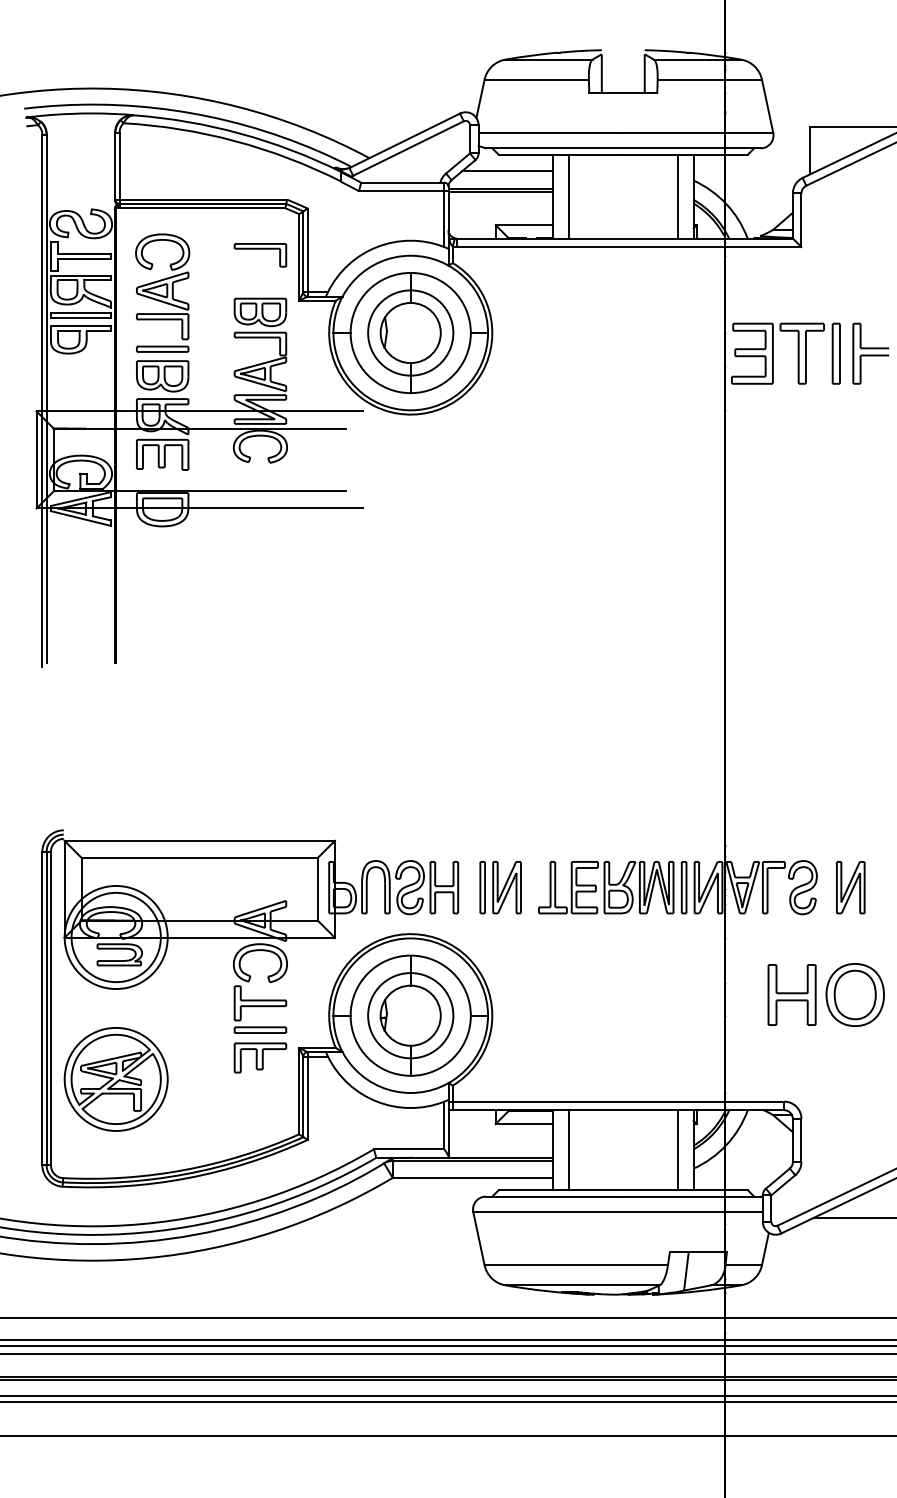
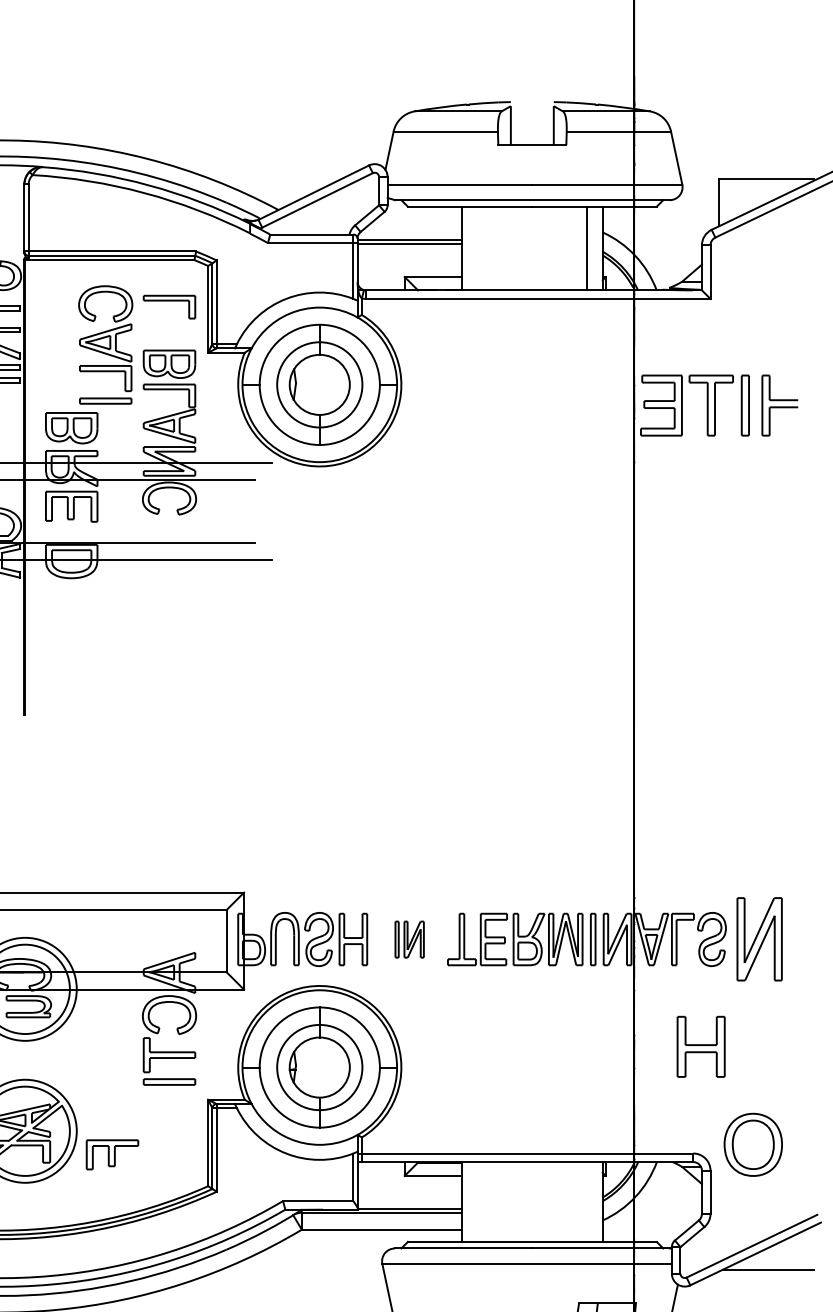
line: (507, 171) -> (416, 223), removed
line: (568, 196) -> (477, 248), removed
part: (162, 292) -> (105, 344), moved
part: (500, 887) -> (409, 939), size x0.7
part: (850, 887) -> (759, 939), size x1.6
part: (854, 994) -> (752, 1144), moved
part: (260, 1057) -> (112, 1154), moved
line: (568, 1150) -> (477, 1202), removed
line: (677, 1150) -> (586, 1202), removed

